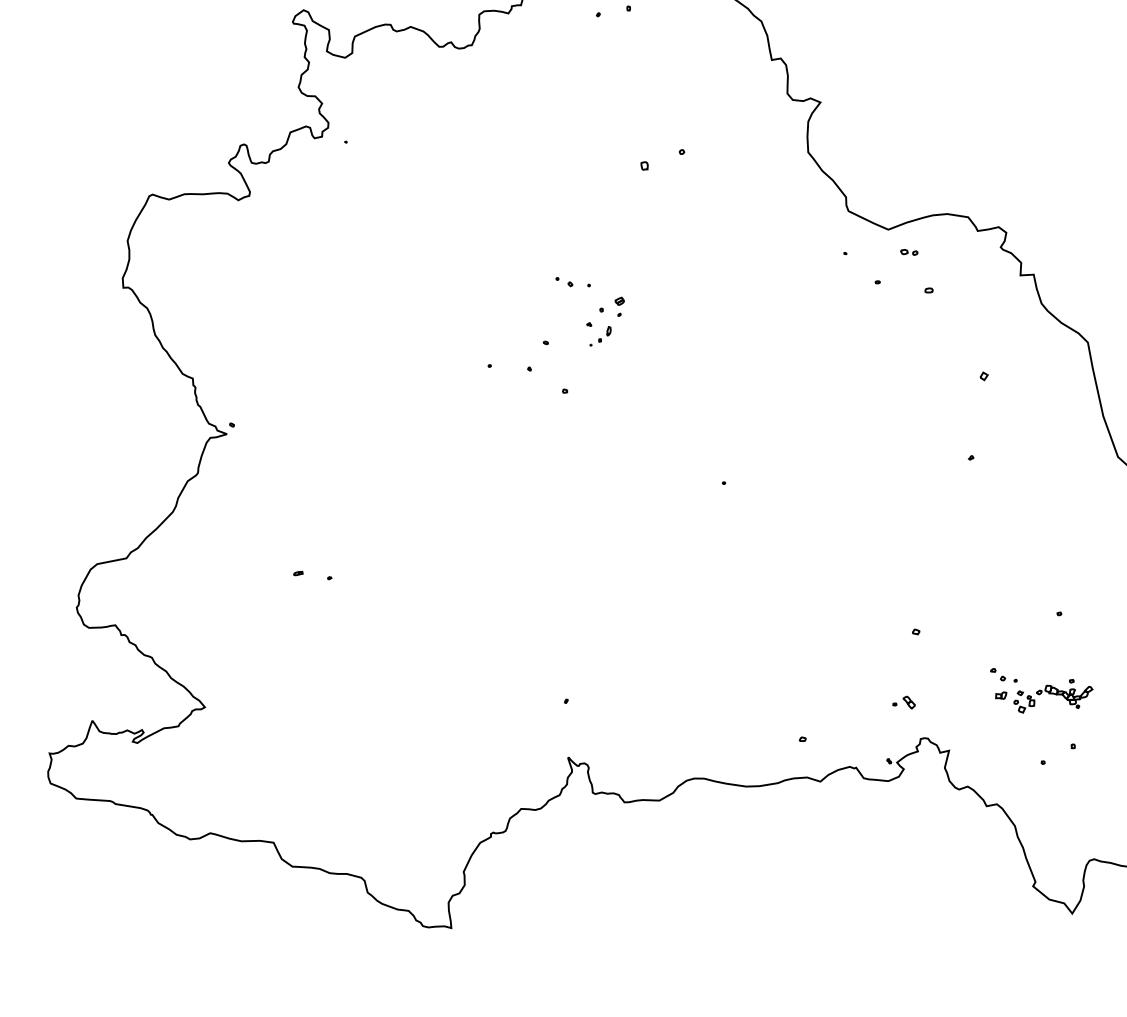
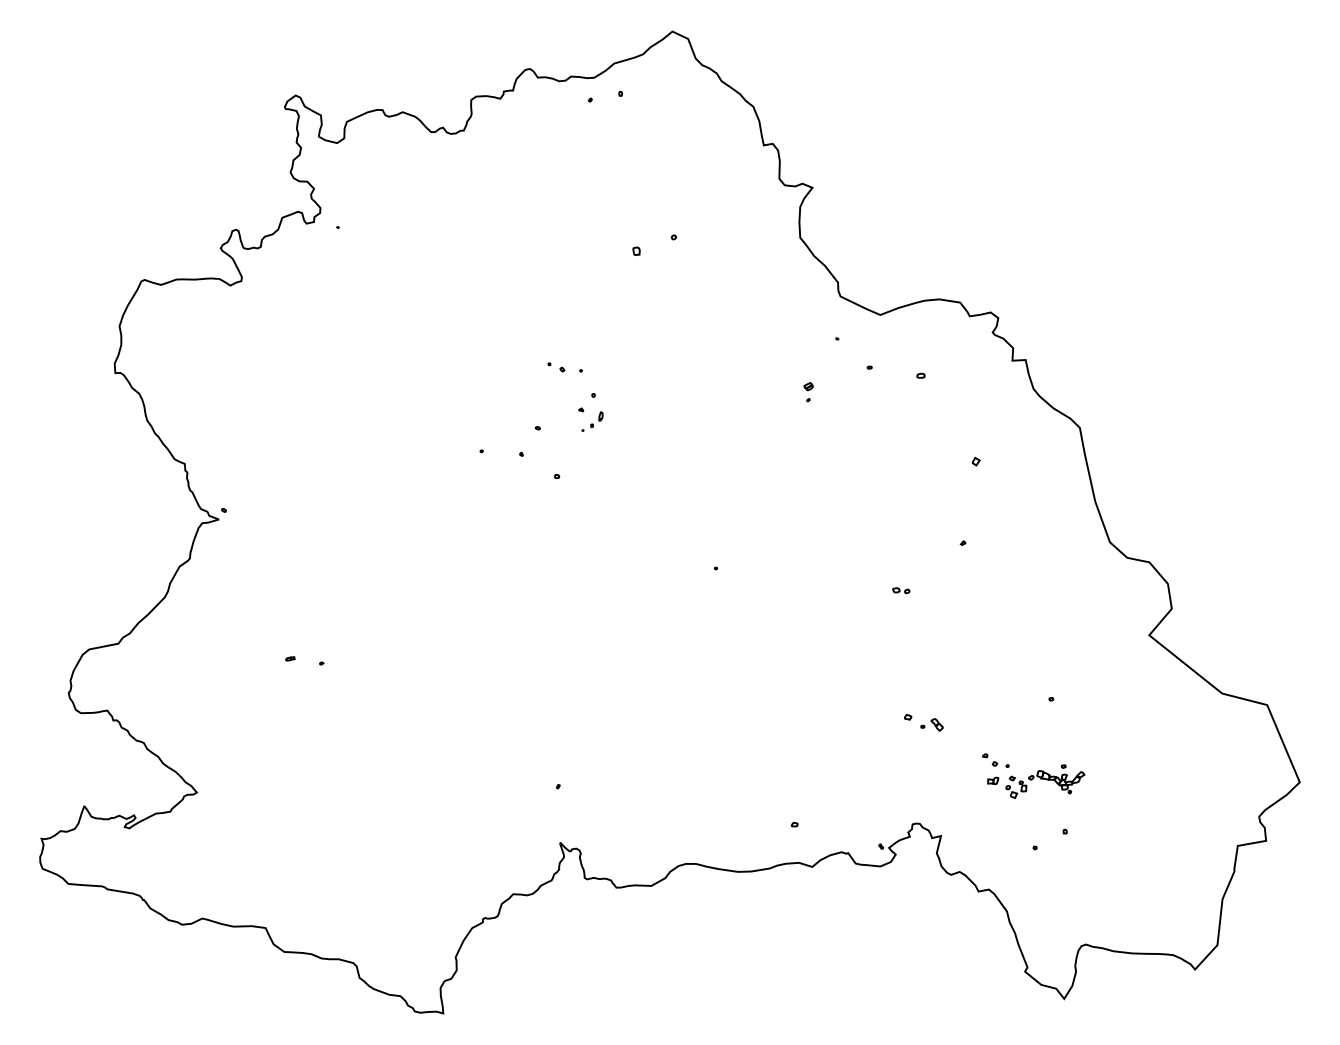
part: (909, 252) -> (901, 590), moved
part: (619, 307) -> (808, 392), moved
part: (903, 702) -> (931, 724), moved

